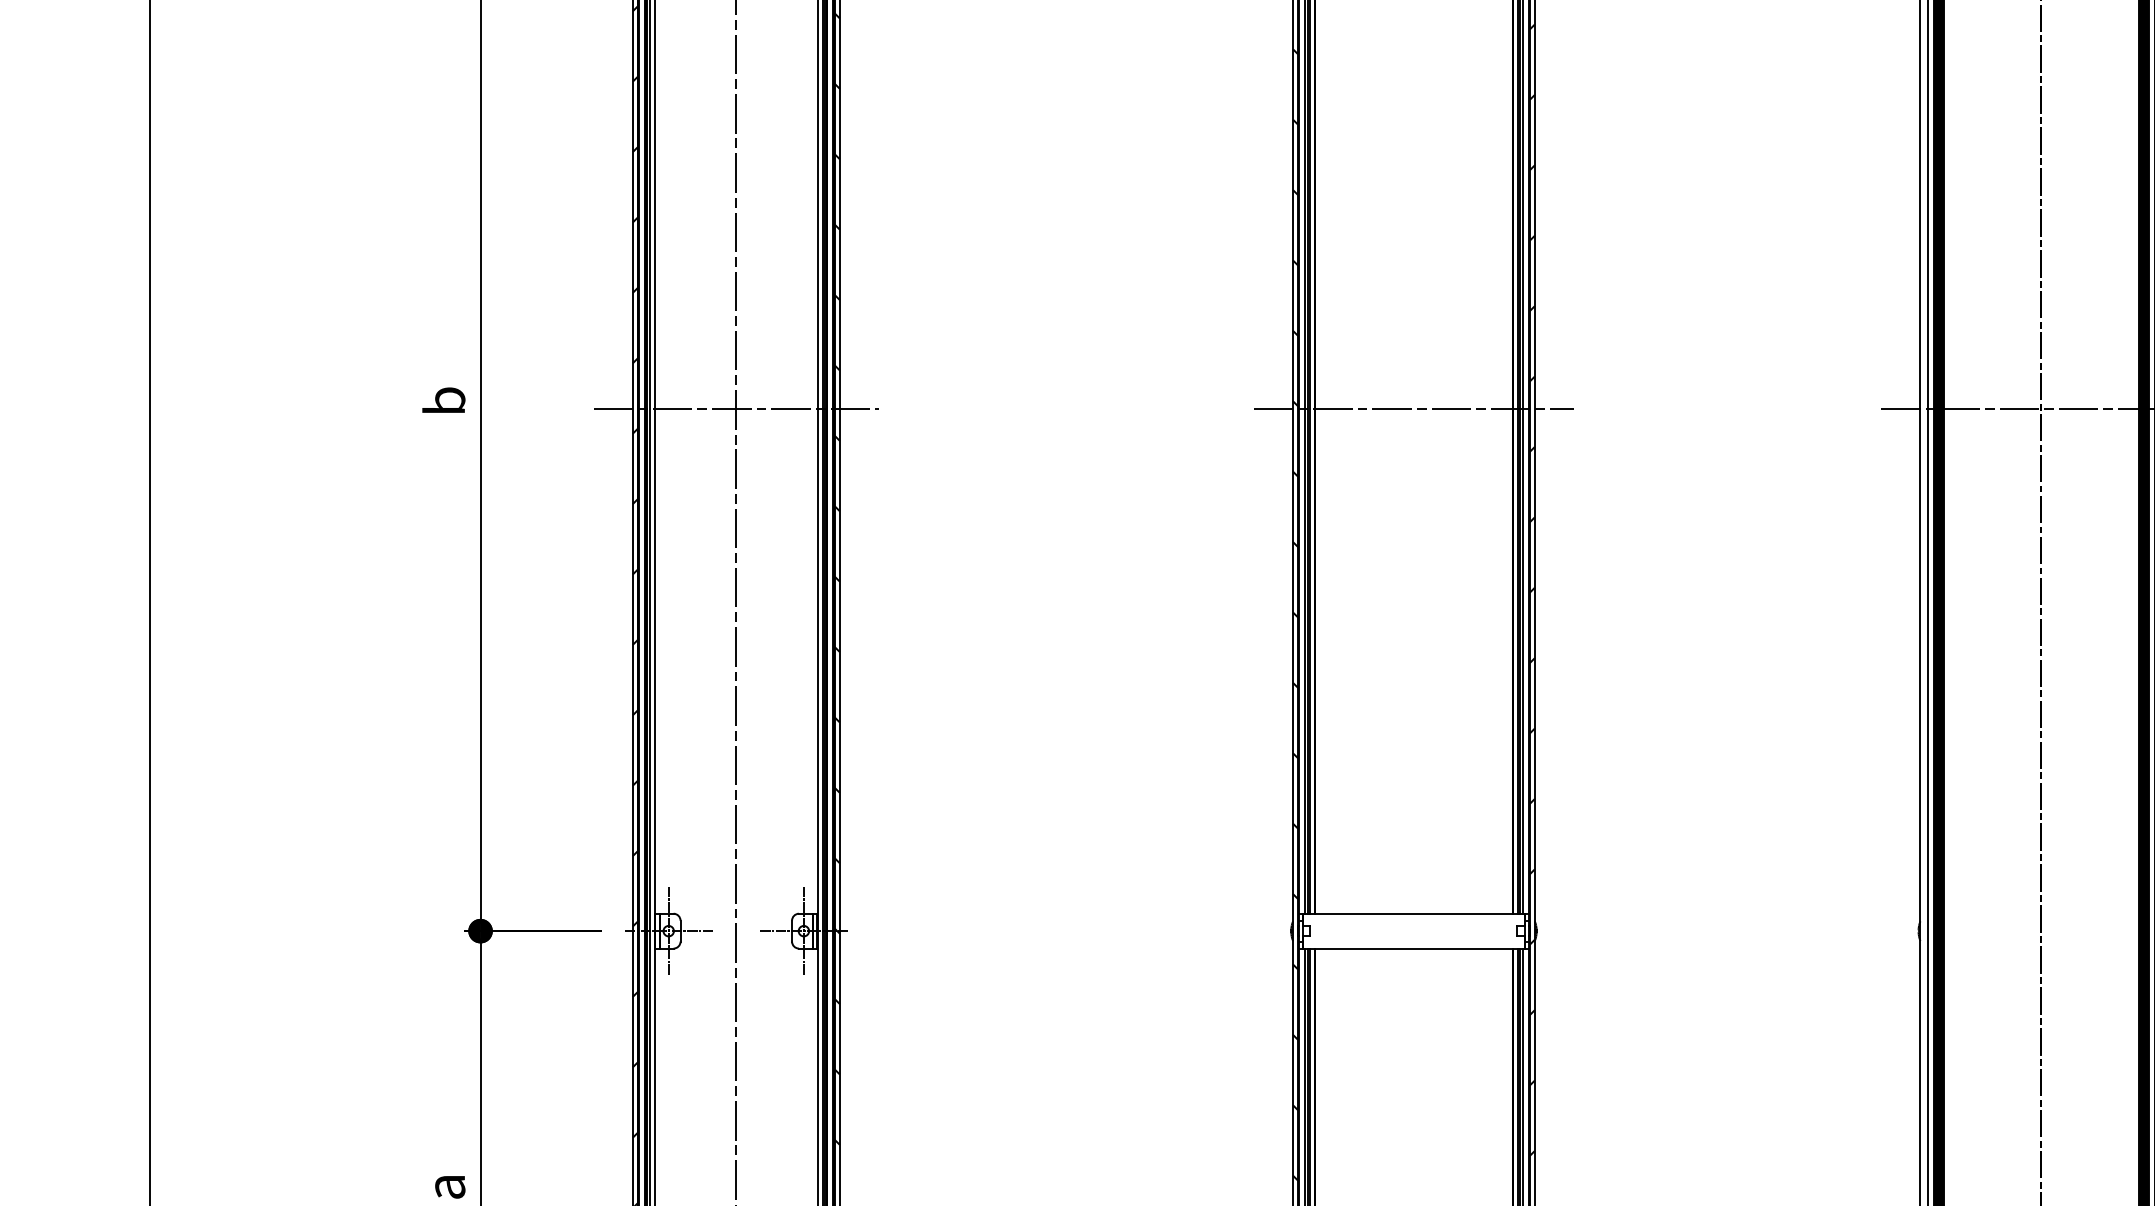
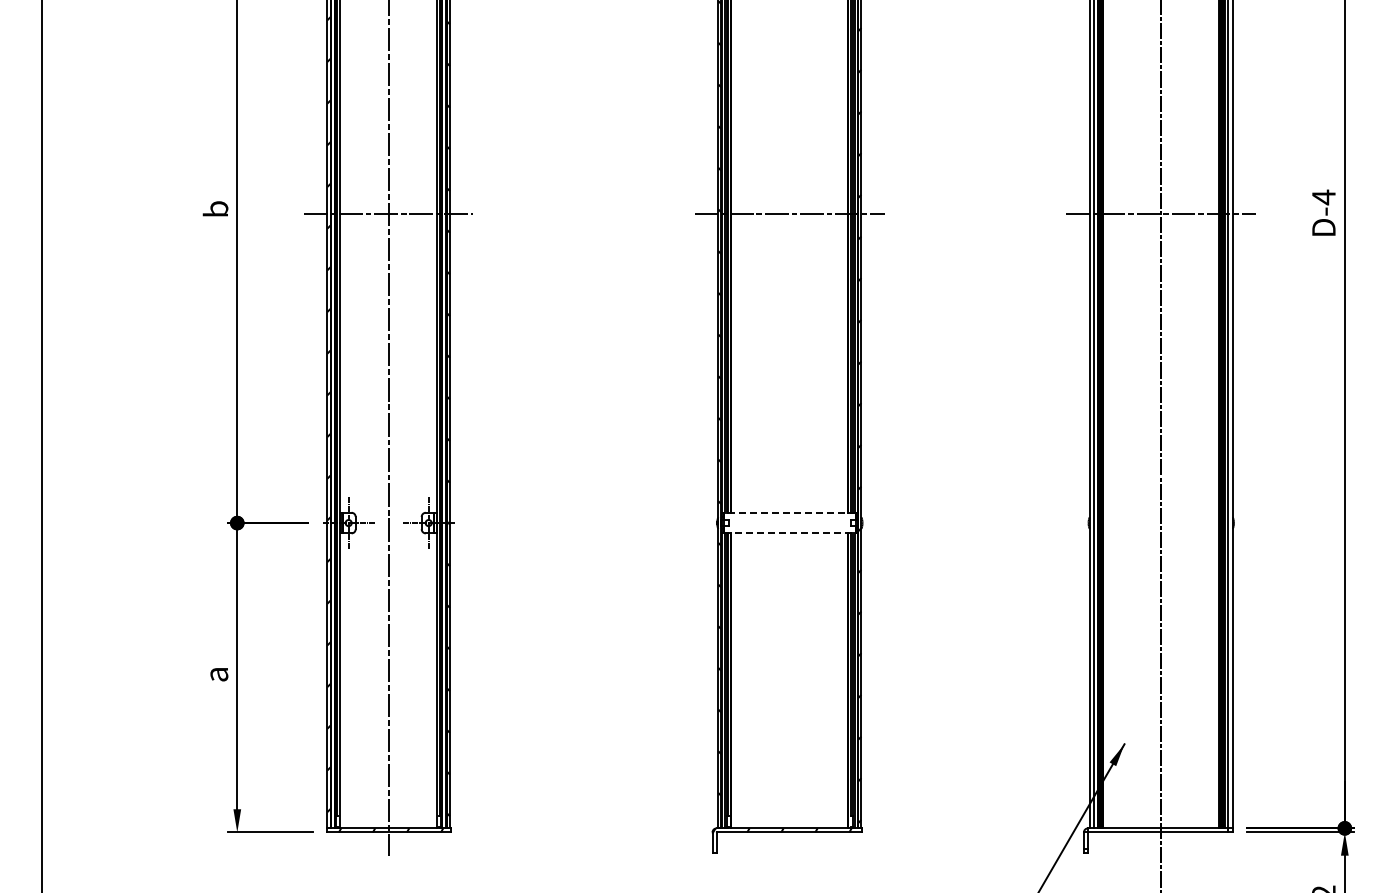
line: (1413, 913) -> (789, 512), solid -> dashed
line: (1413, 948) -> (789, 533), solid -> dashed

